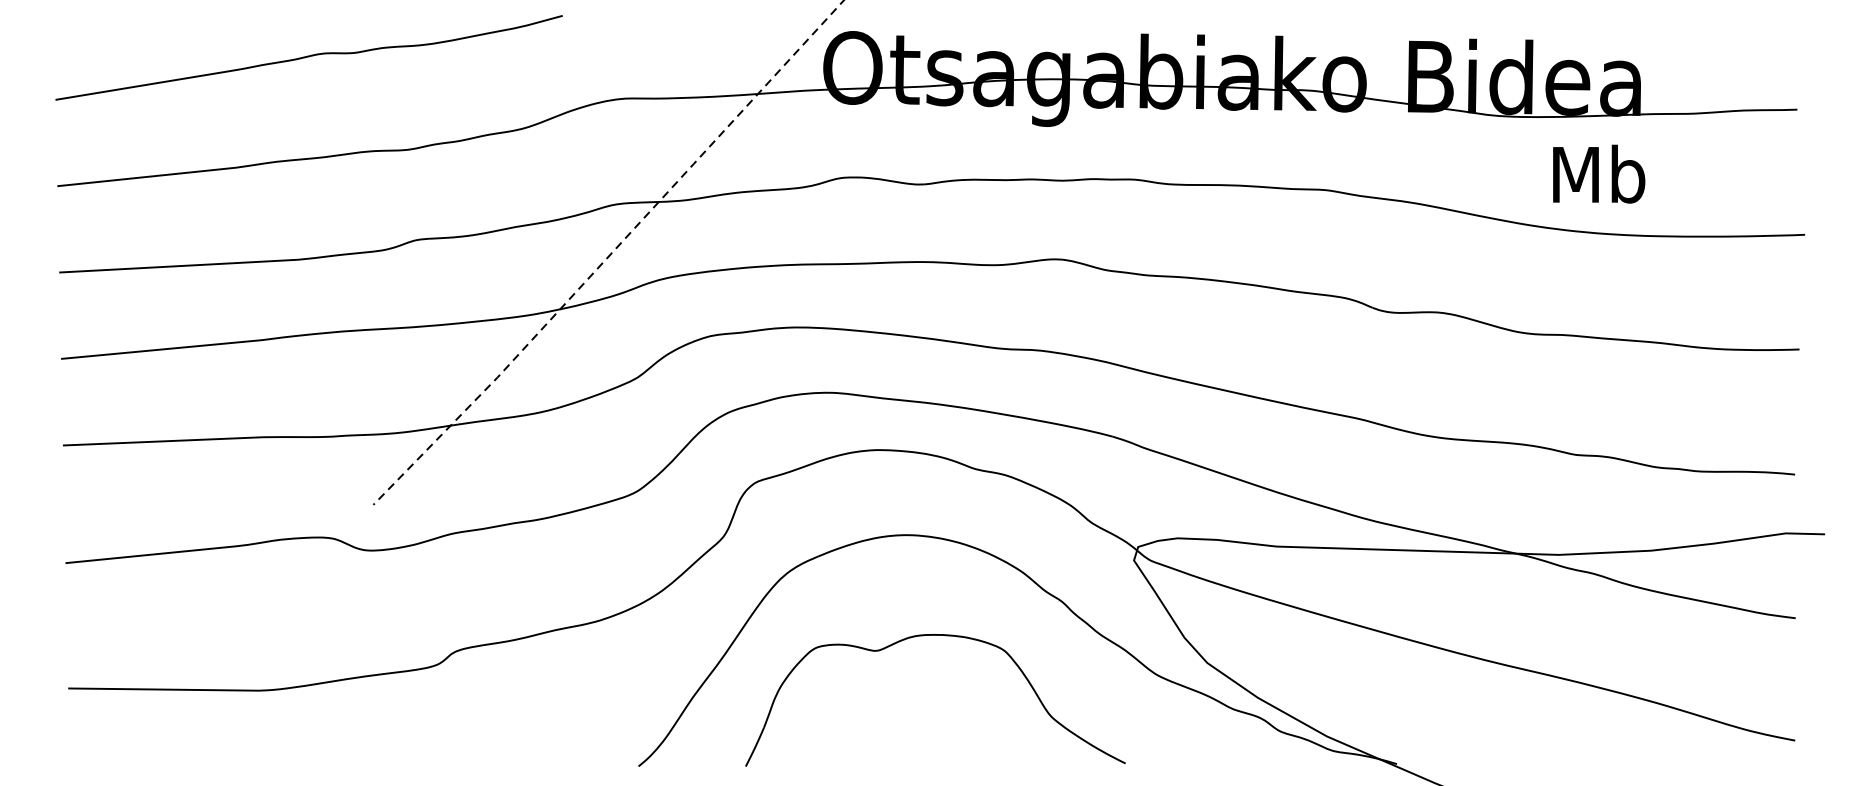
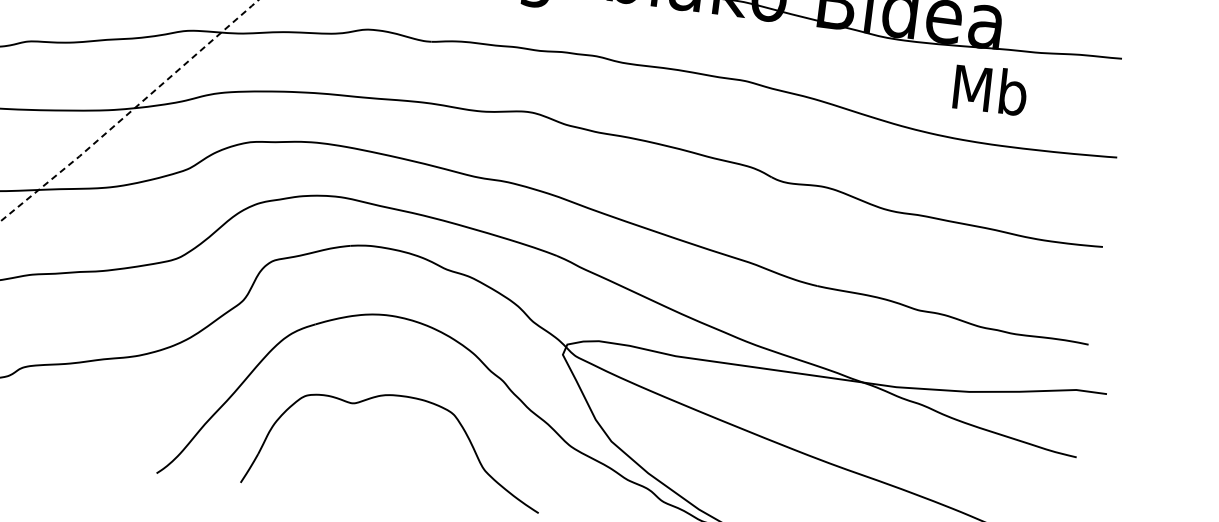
text: (1599, 173) -> (990, 89), moved

